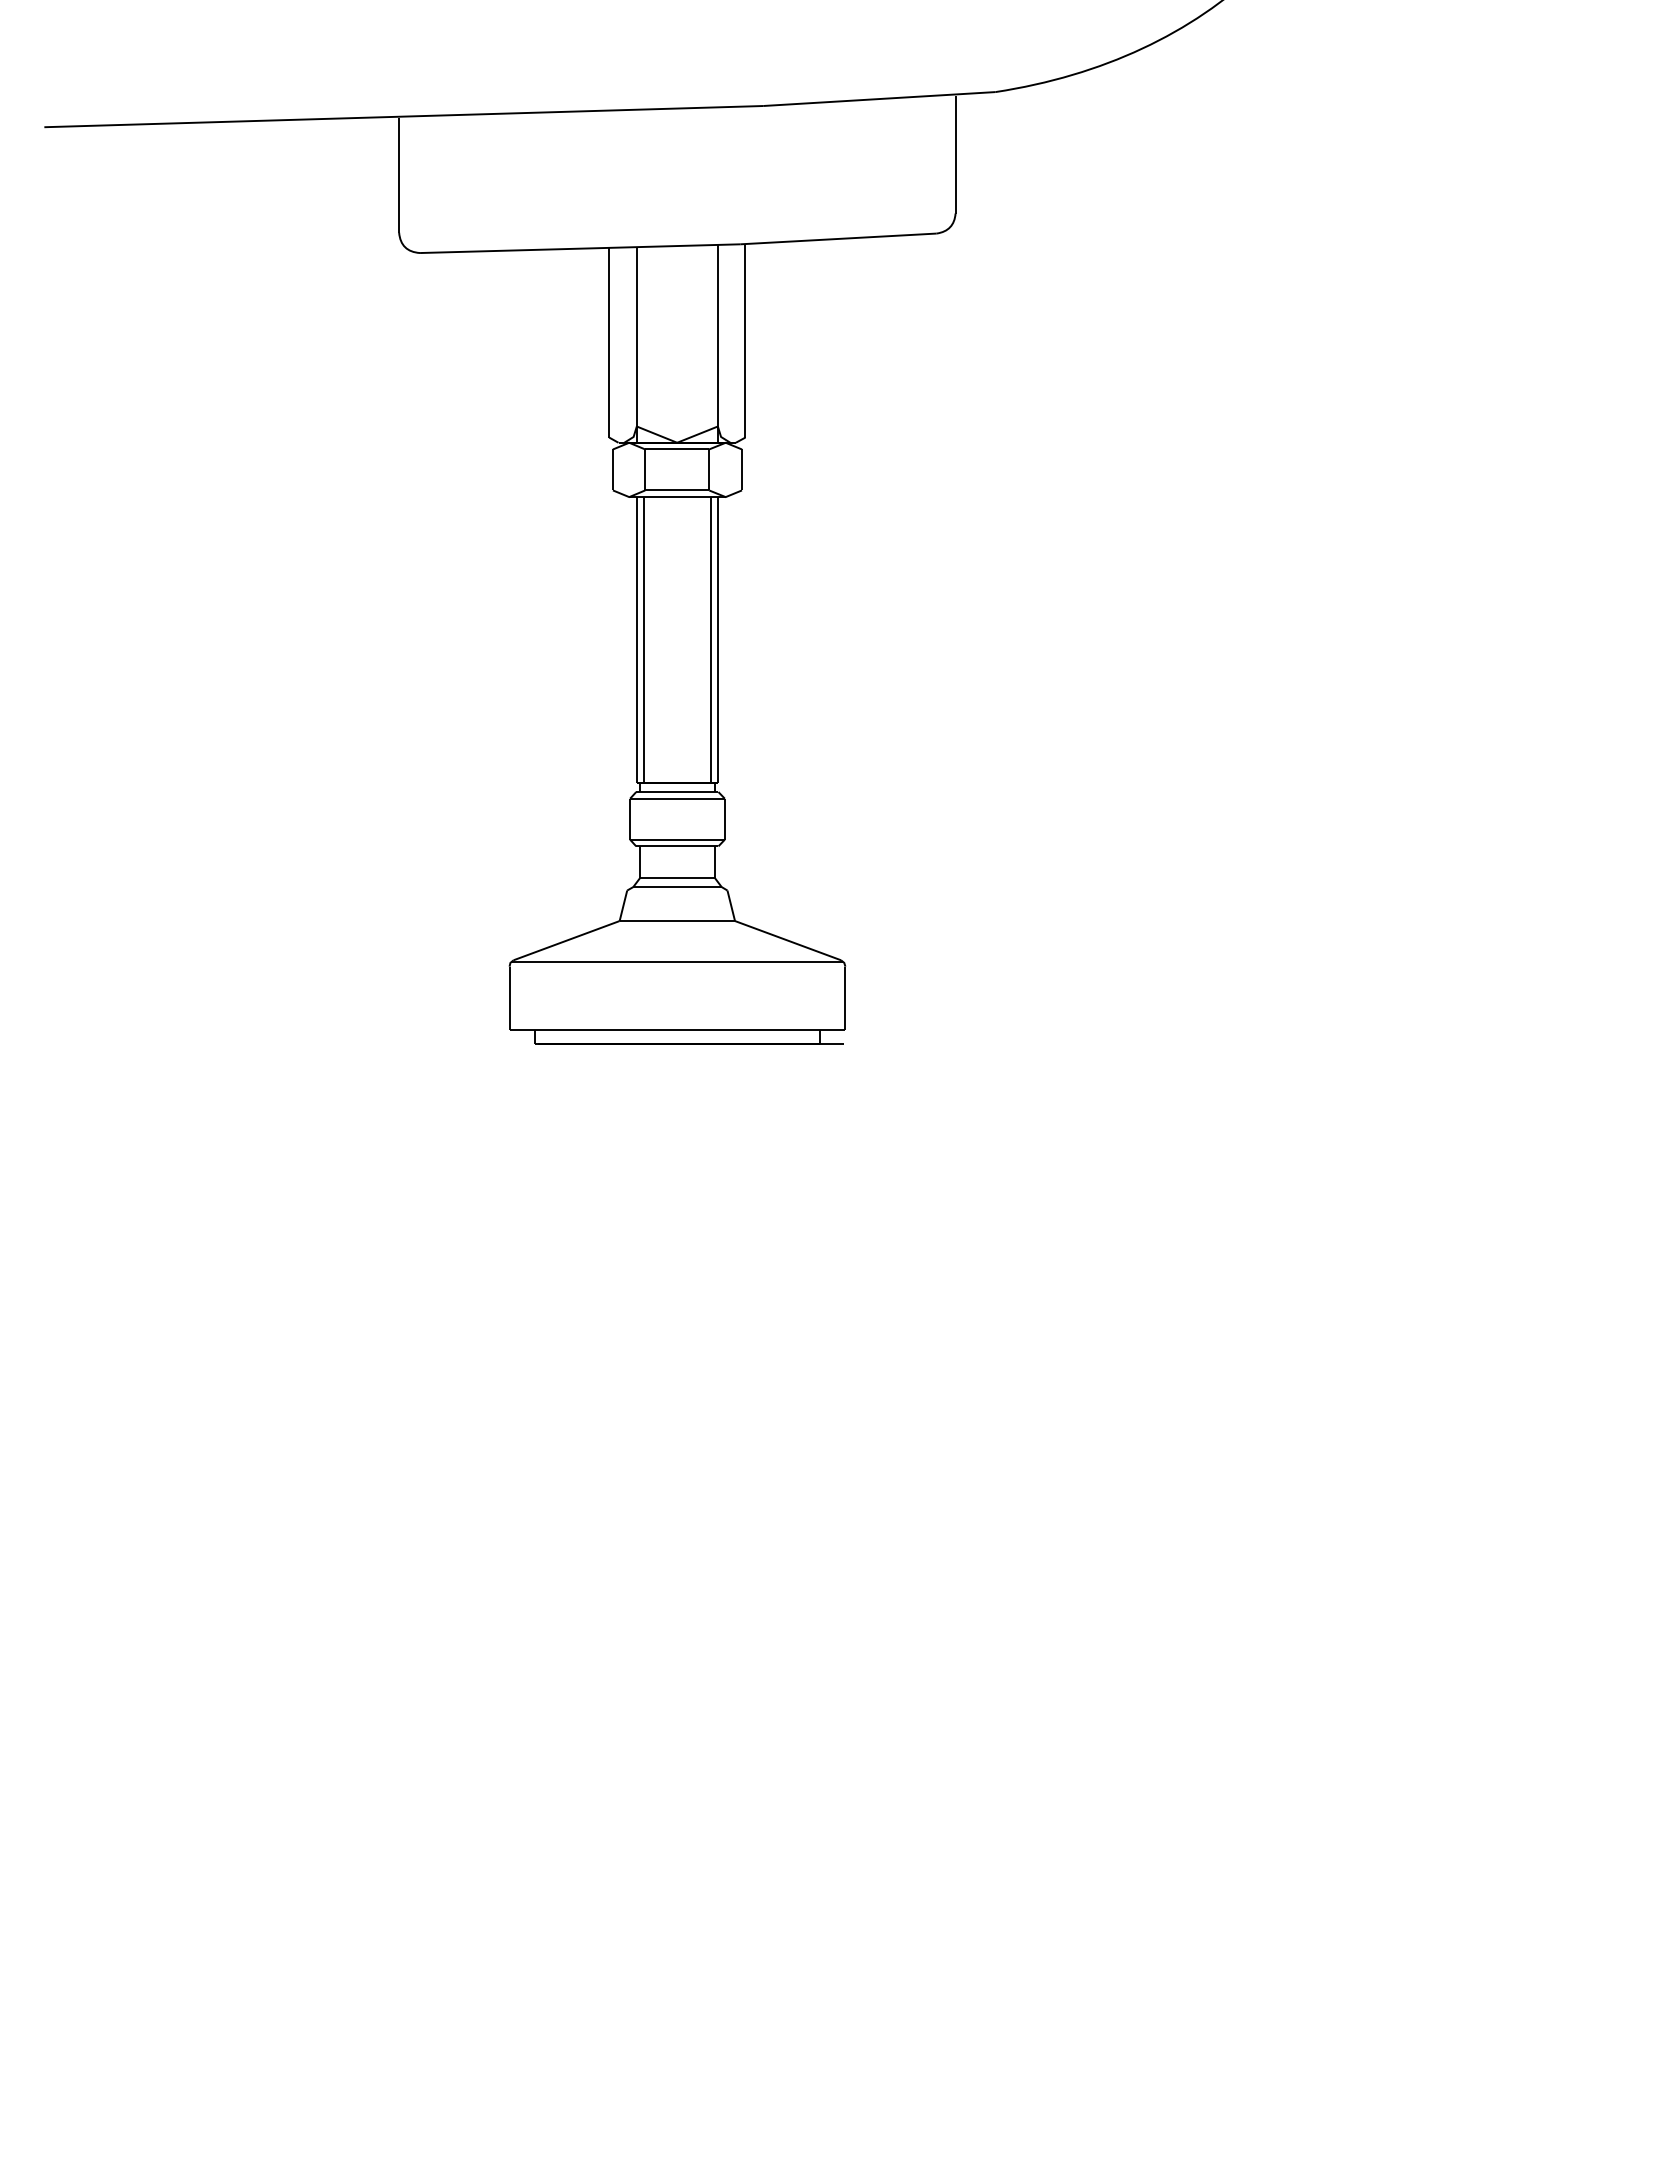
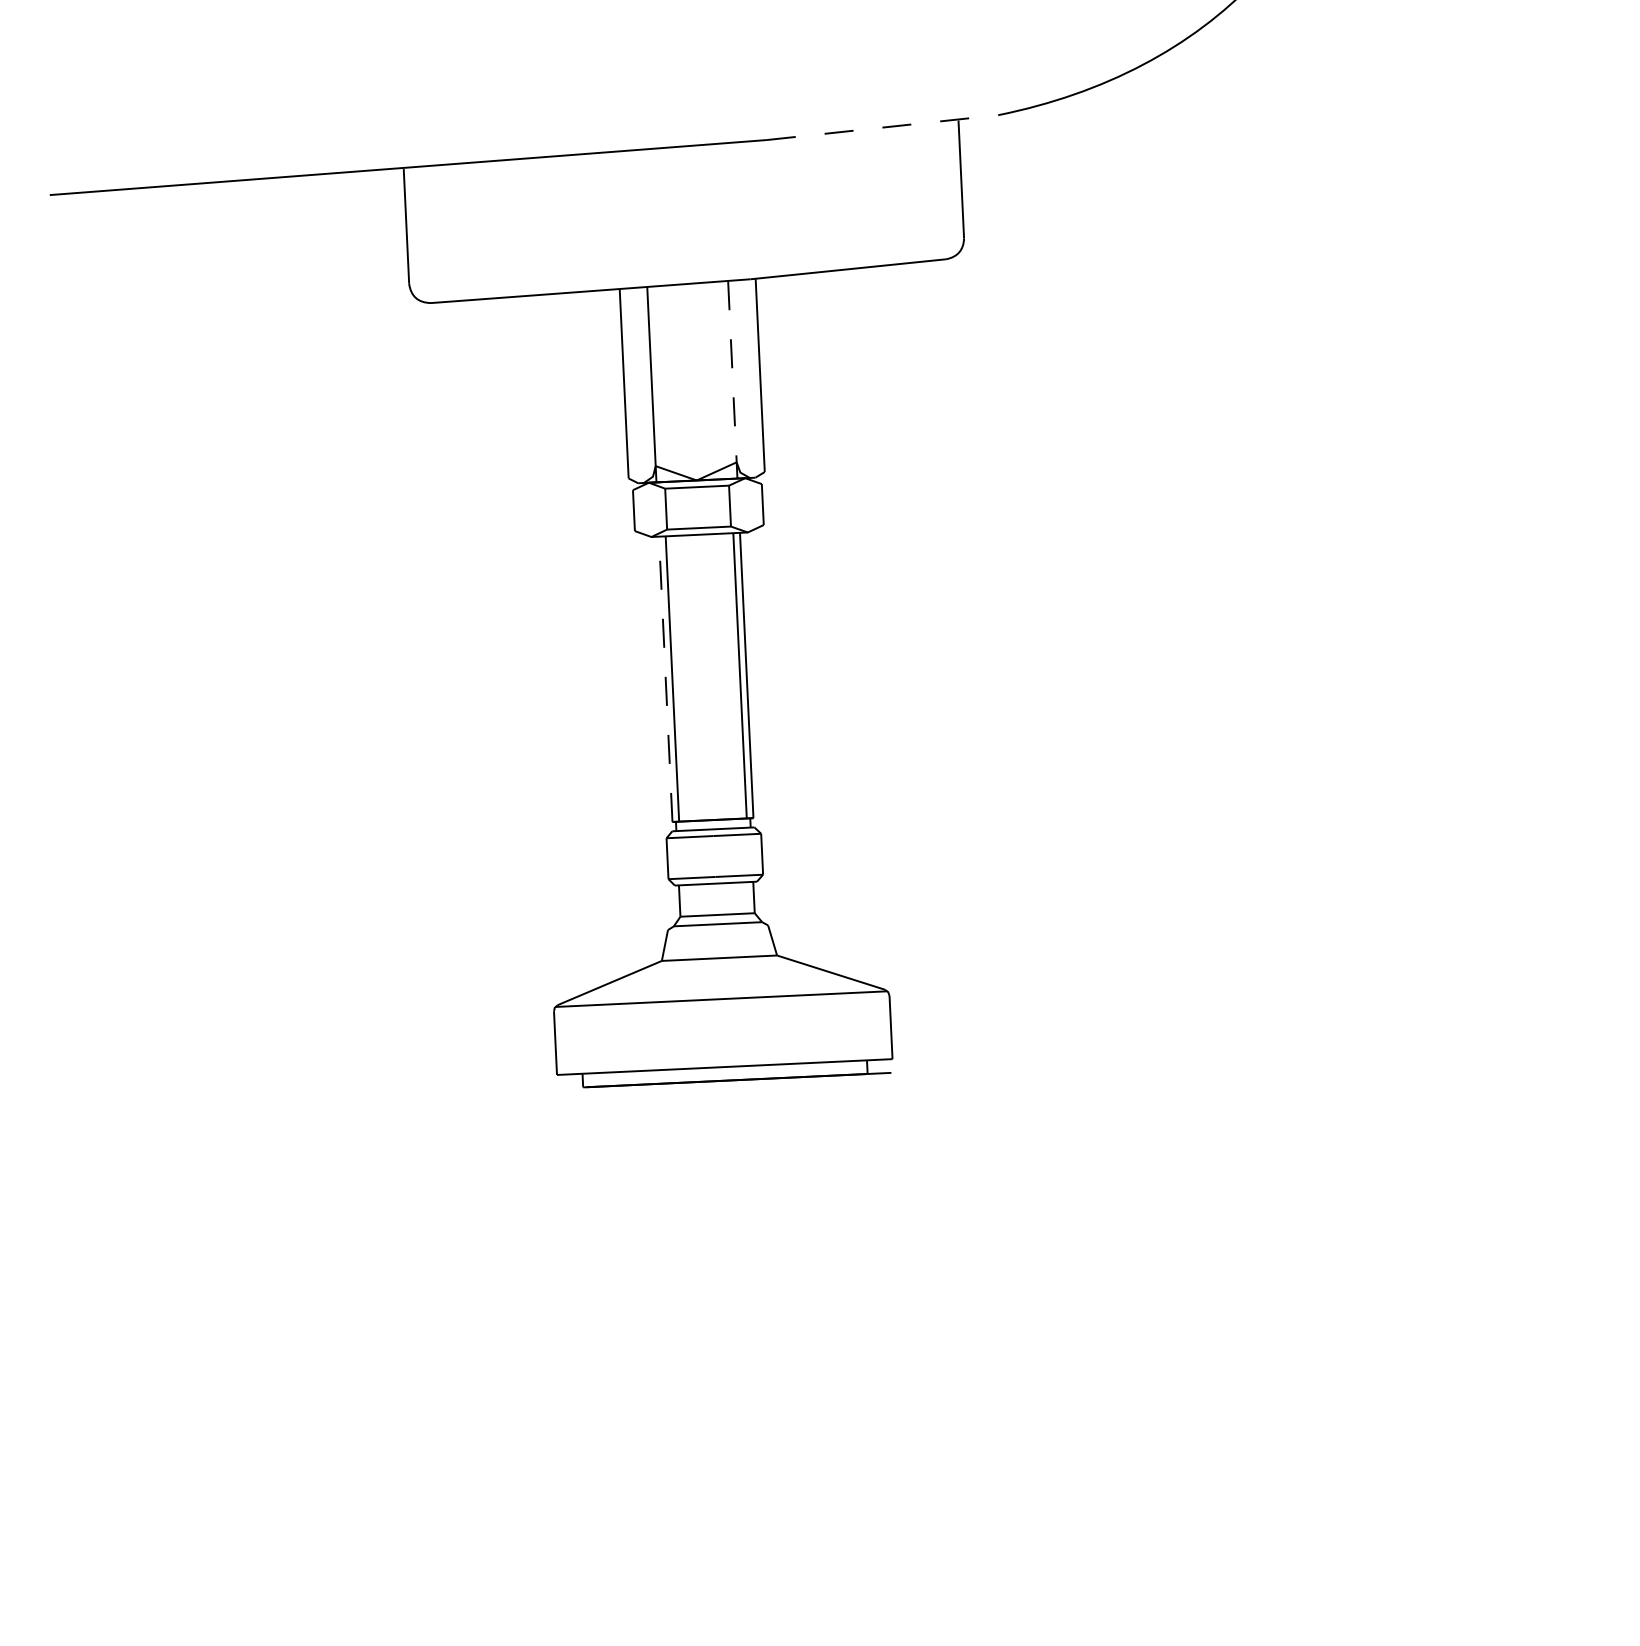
line: (879, 99) -> (882, 128), solid -> dashed
line: (717, 343) -> (732, 379), solid -> dashed
line: (636, 639) -> (665, 678), solid -> dashed

